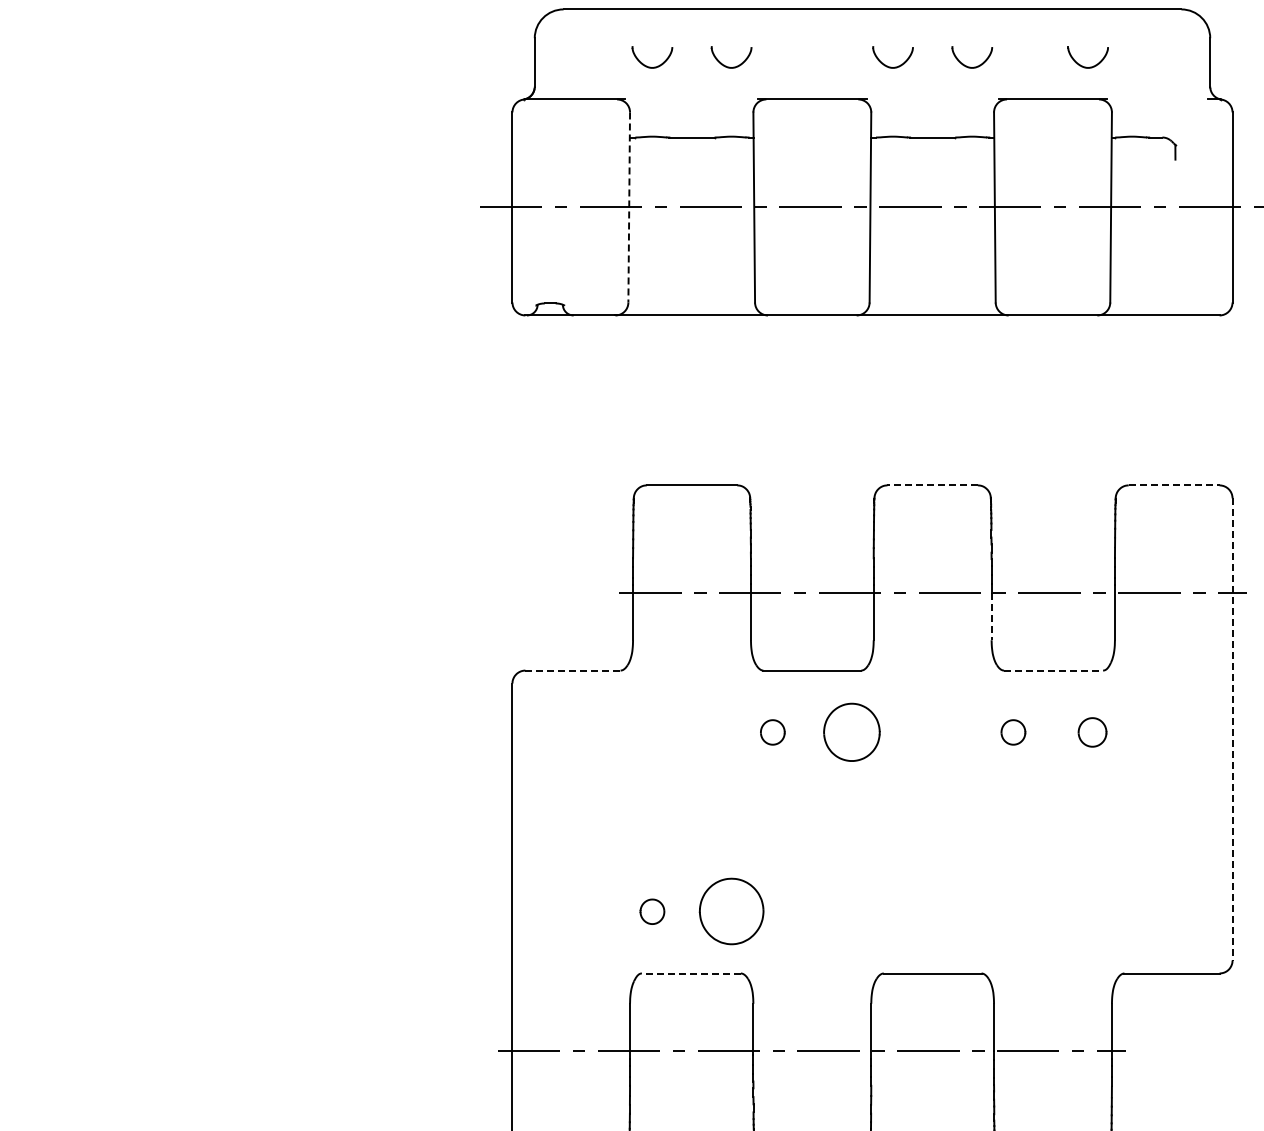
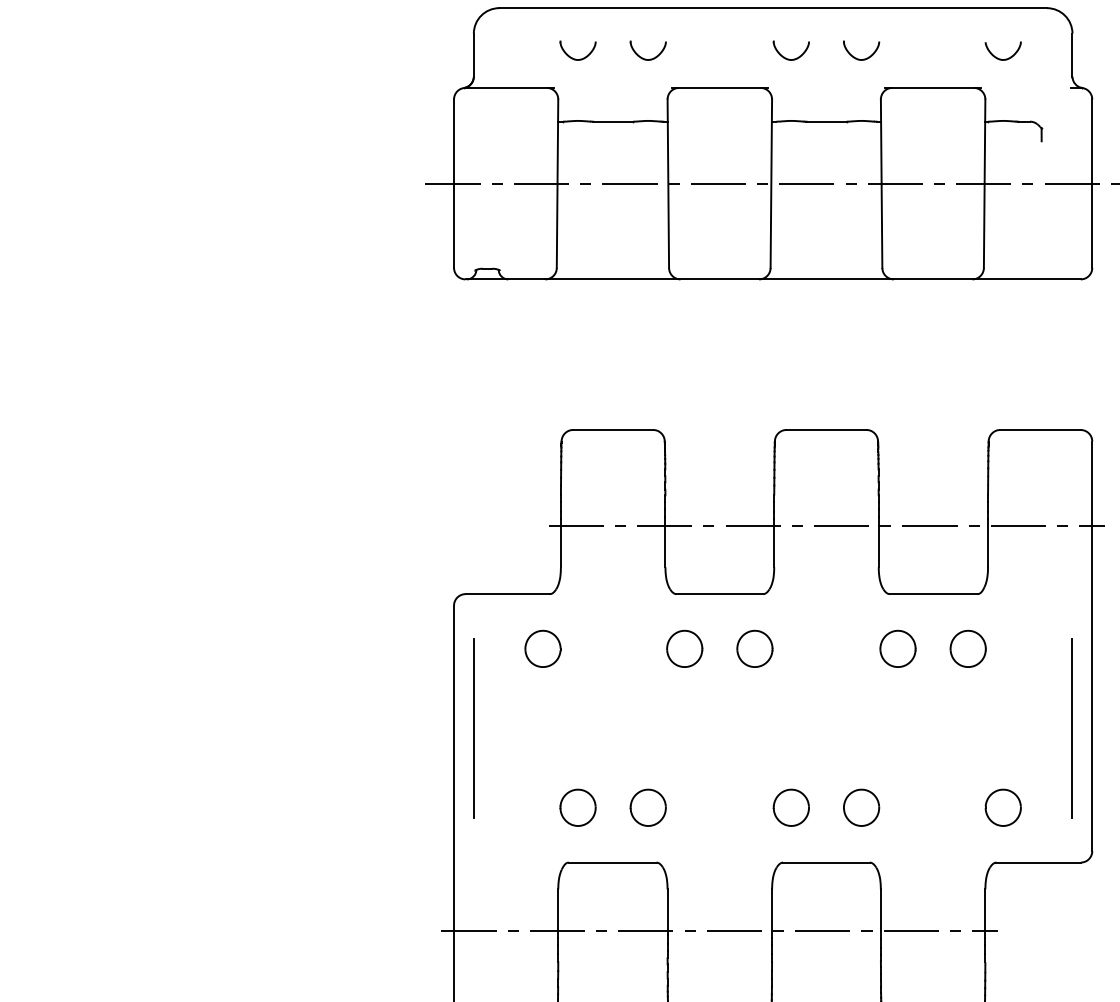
part: (1086, 66) -> (1001, 58), moved
line: (629, 208) -> (557, 184), dashed -> solid
line: (932, 485) -> (826, 430), dashed -> solid
line: (1174, 485) -> (1040, 430), dashed -> solid
line: (991, 617) -> (878, 547), dashed -> solid
line: (573, 670) -> (508, 594), dashed -> solid
line: (1053, 670) -> (933, 594), dashed -> solid
line: (1232, 729) -> (1092, 646), dashed -> solid
part: (612, 732) -> (542, 649), added
part: (772, 732) -> (684, 649), size x1.67
part: (851, 732) -> (754, 649), size x0.71
part: (1013, 732) -> (898, 649), size x1.67
part: (1092, 732) -> (968, 649), size x1.43
line: (534, 821) -> (473, 727), added
line: (1210, 821) -> (1072, 727), added
part: (652, 911) -> (578, 807), size x1.67
part: (731, 911) -> (648, 807), size x0.62
part: (892, 911) -> (790, 807), added
part: (972, 911) -> (861, 807), added
part: (1131, 911) -> (1002, 807), added
line: (691, 973) -> (612, 862), dashed -> solid

